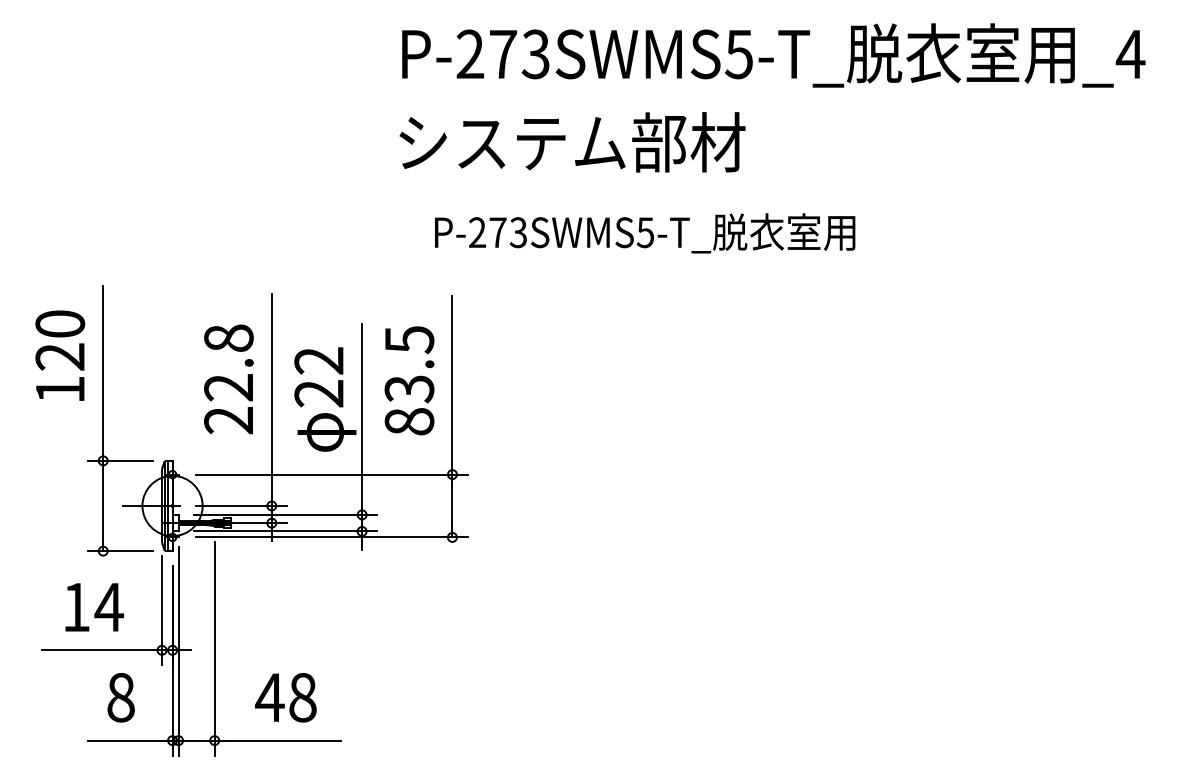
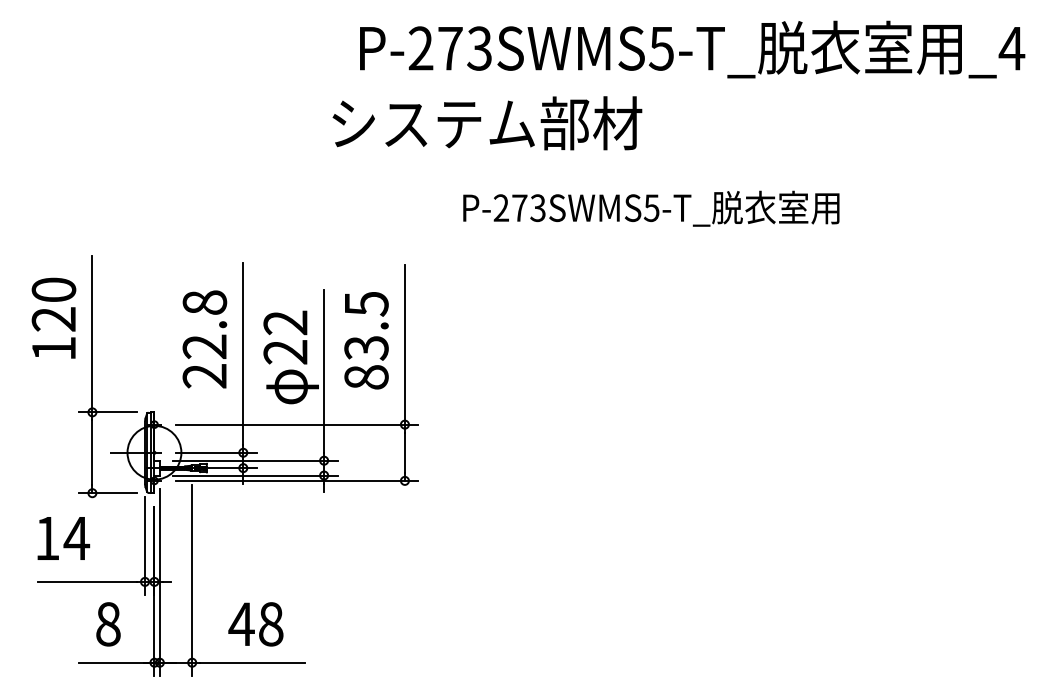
text: (572, 142) -> (487, 123), moved
text: (645, 233) -> (651, 208), moved
text: (94, 607) -> (63, 538), moved

